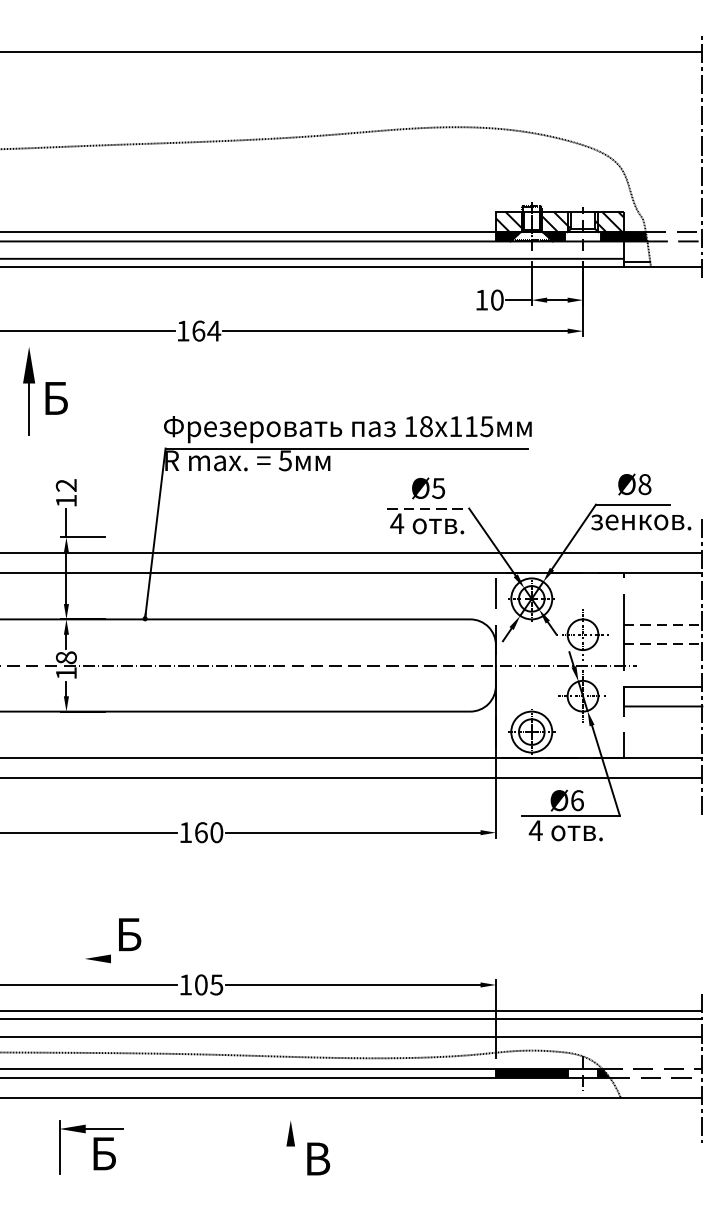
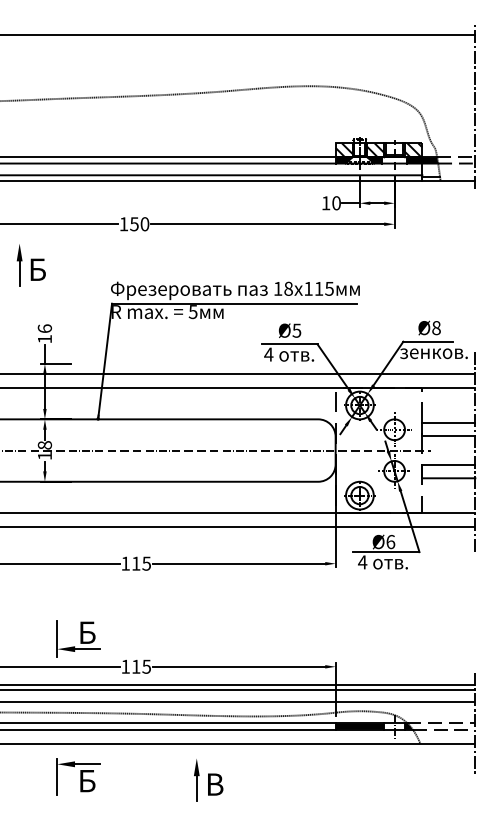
text: (206, 331) -> (139, 224), 164 -> 150
part: (28, 392) -> (19, 265), size x0.71
text: (65, 485) -> (44, 328), 12 -> 16
line: (427, 508) -> (289, 344), dashed -> solid
line: (662, 624) -> (448, 422), dashed -> solid
line: (662, 644) -> (448, 436), dashed -> solid
text: (209, 832) -> (141, 563), 160 -> 115
line: (84, 943) -> (57, 638), added
line: (129, 959) -> (87, 649), added
text: (201, 984) -> (136, 666), 105 -> 115
part: (90, 1147) -> (78, 776), moved
line: (290, 1164) -> (196, 788), added

